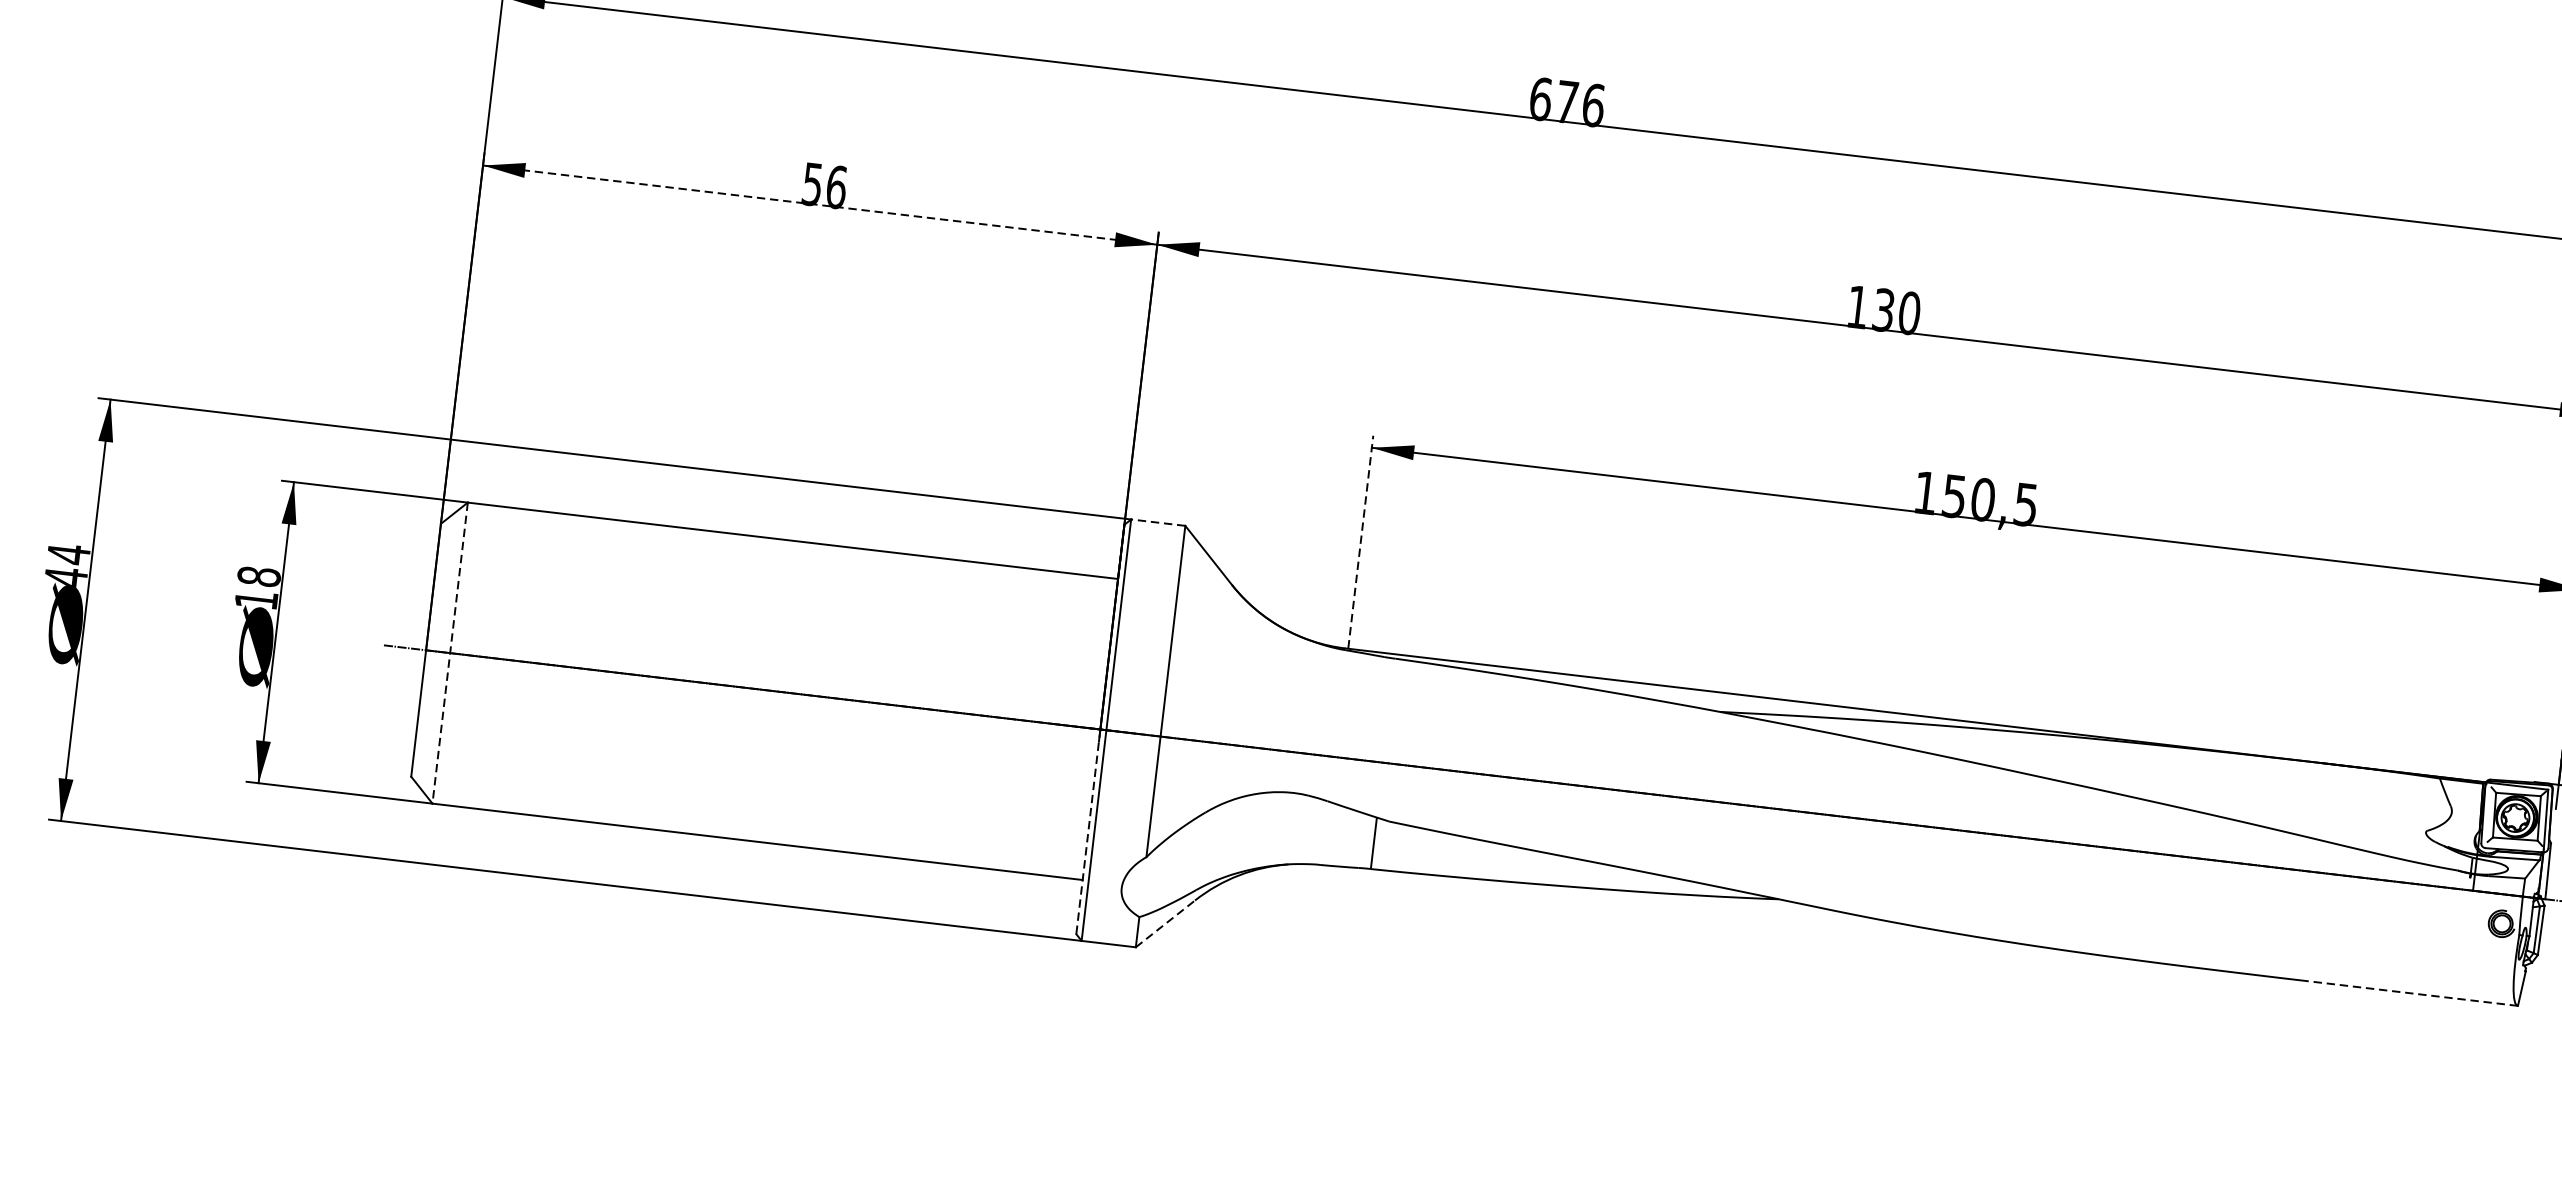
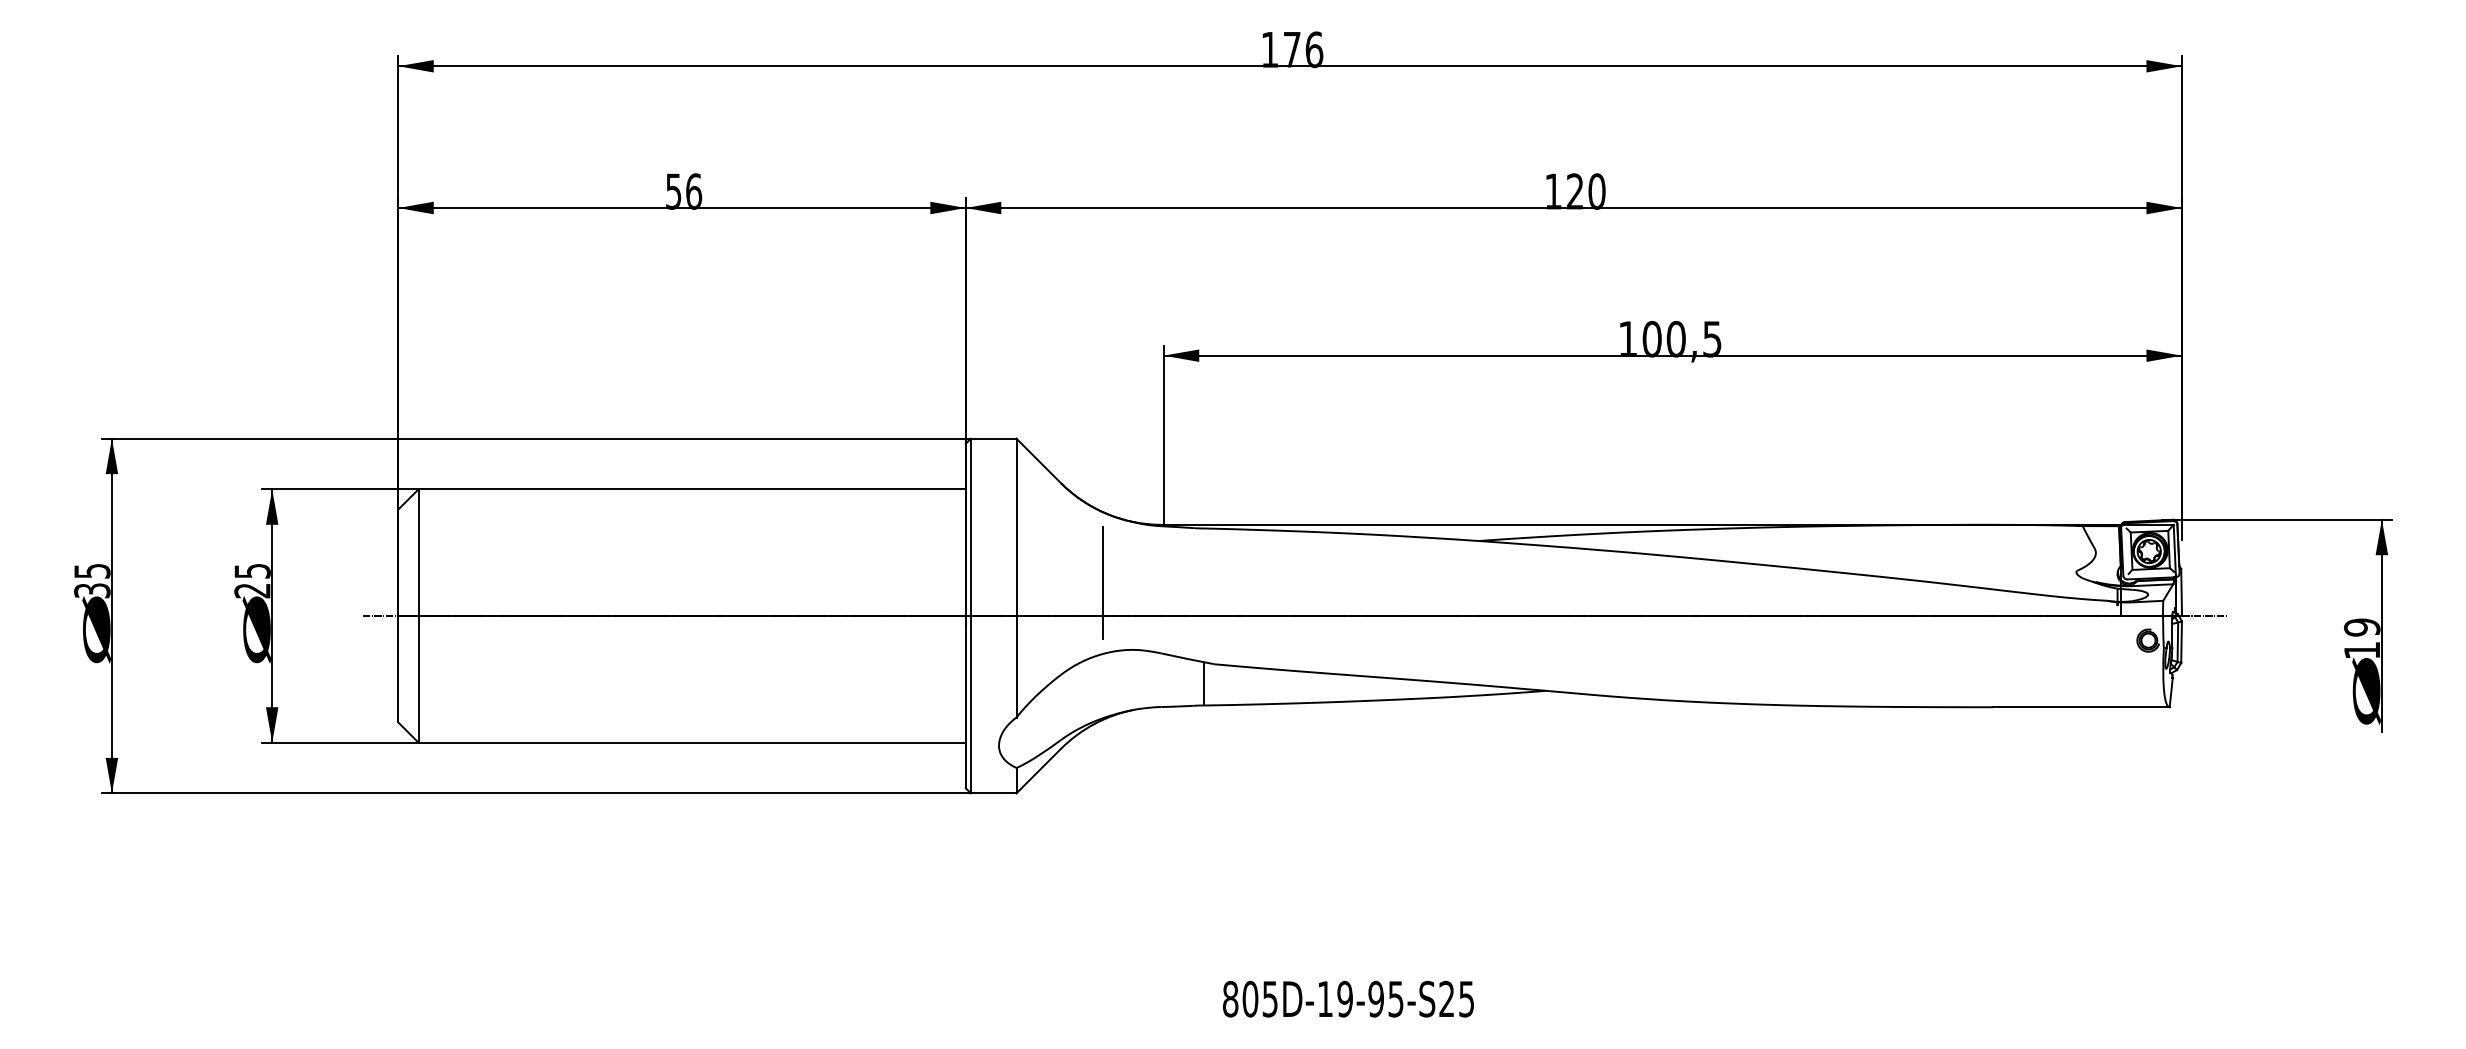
text: (1540, 98) -> (1269, 49), 676 -> 176
line: (820, 205) -> (682, 208), dashed -> solid
text: (1884, 310) -> (1575, 191), 130 -> 120
text: (1953, 495) -> (1651, 338), 150,5 -> 100,5
line: (1158, 522) -> (993, 438), dashed -> solid
line: (1360, 541) -> (1163, 434), dashed -> solid
text: (67, 565) -> (92, 580), 44 -> 35
text: (257, 587) -> (252, 580), 18 -> 25
line: (450, 653) -> (418, 616), dashed -> solid
line: (1267, 708) -> (1102, 582), added
line: (1087, 832) -> (965, 702), dashed -> solid
line: (1165, 924) -> (1038, 771), dashed -> solid
line: (2413, 993) -> (2081, 707), dashed -> solid

